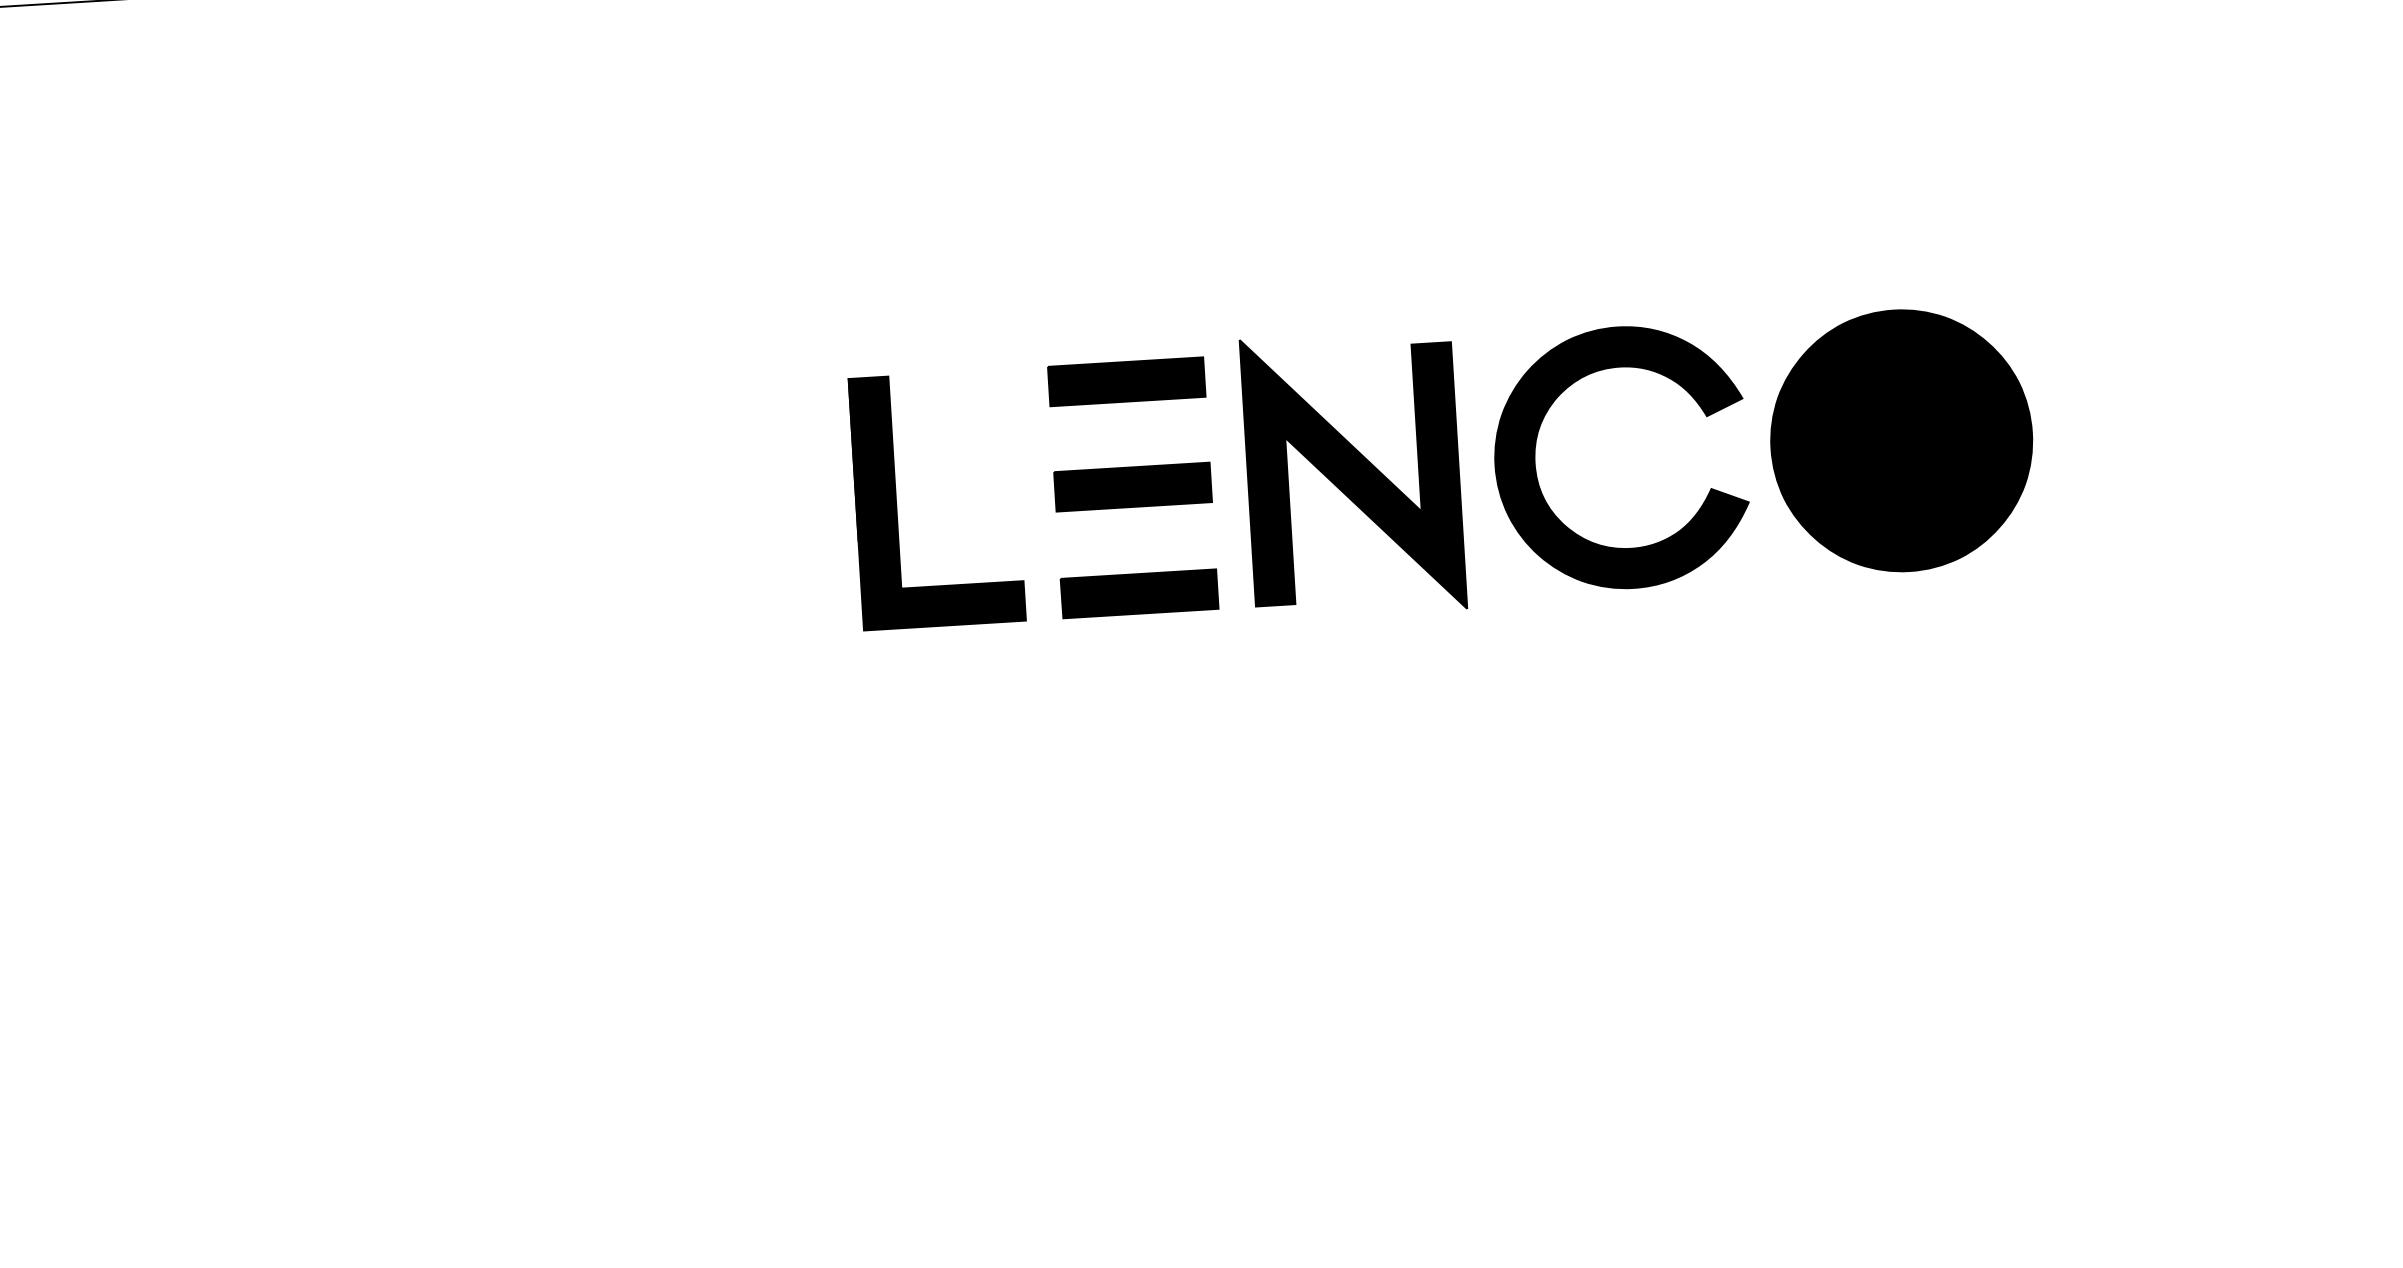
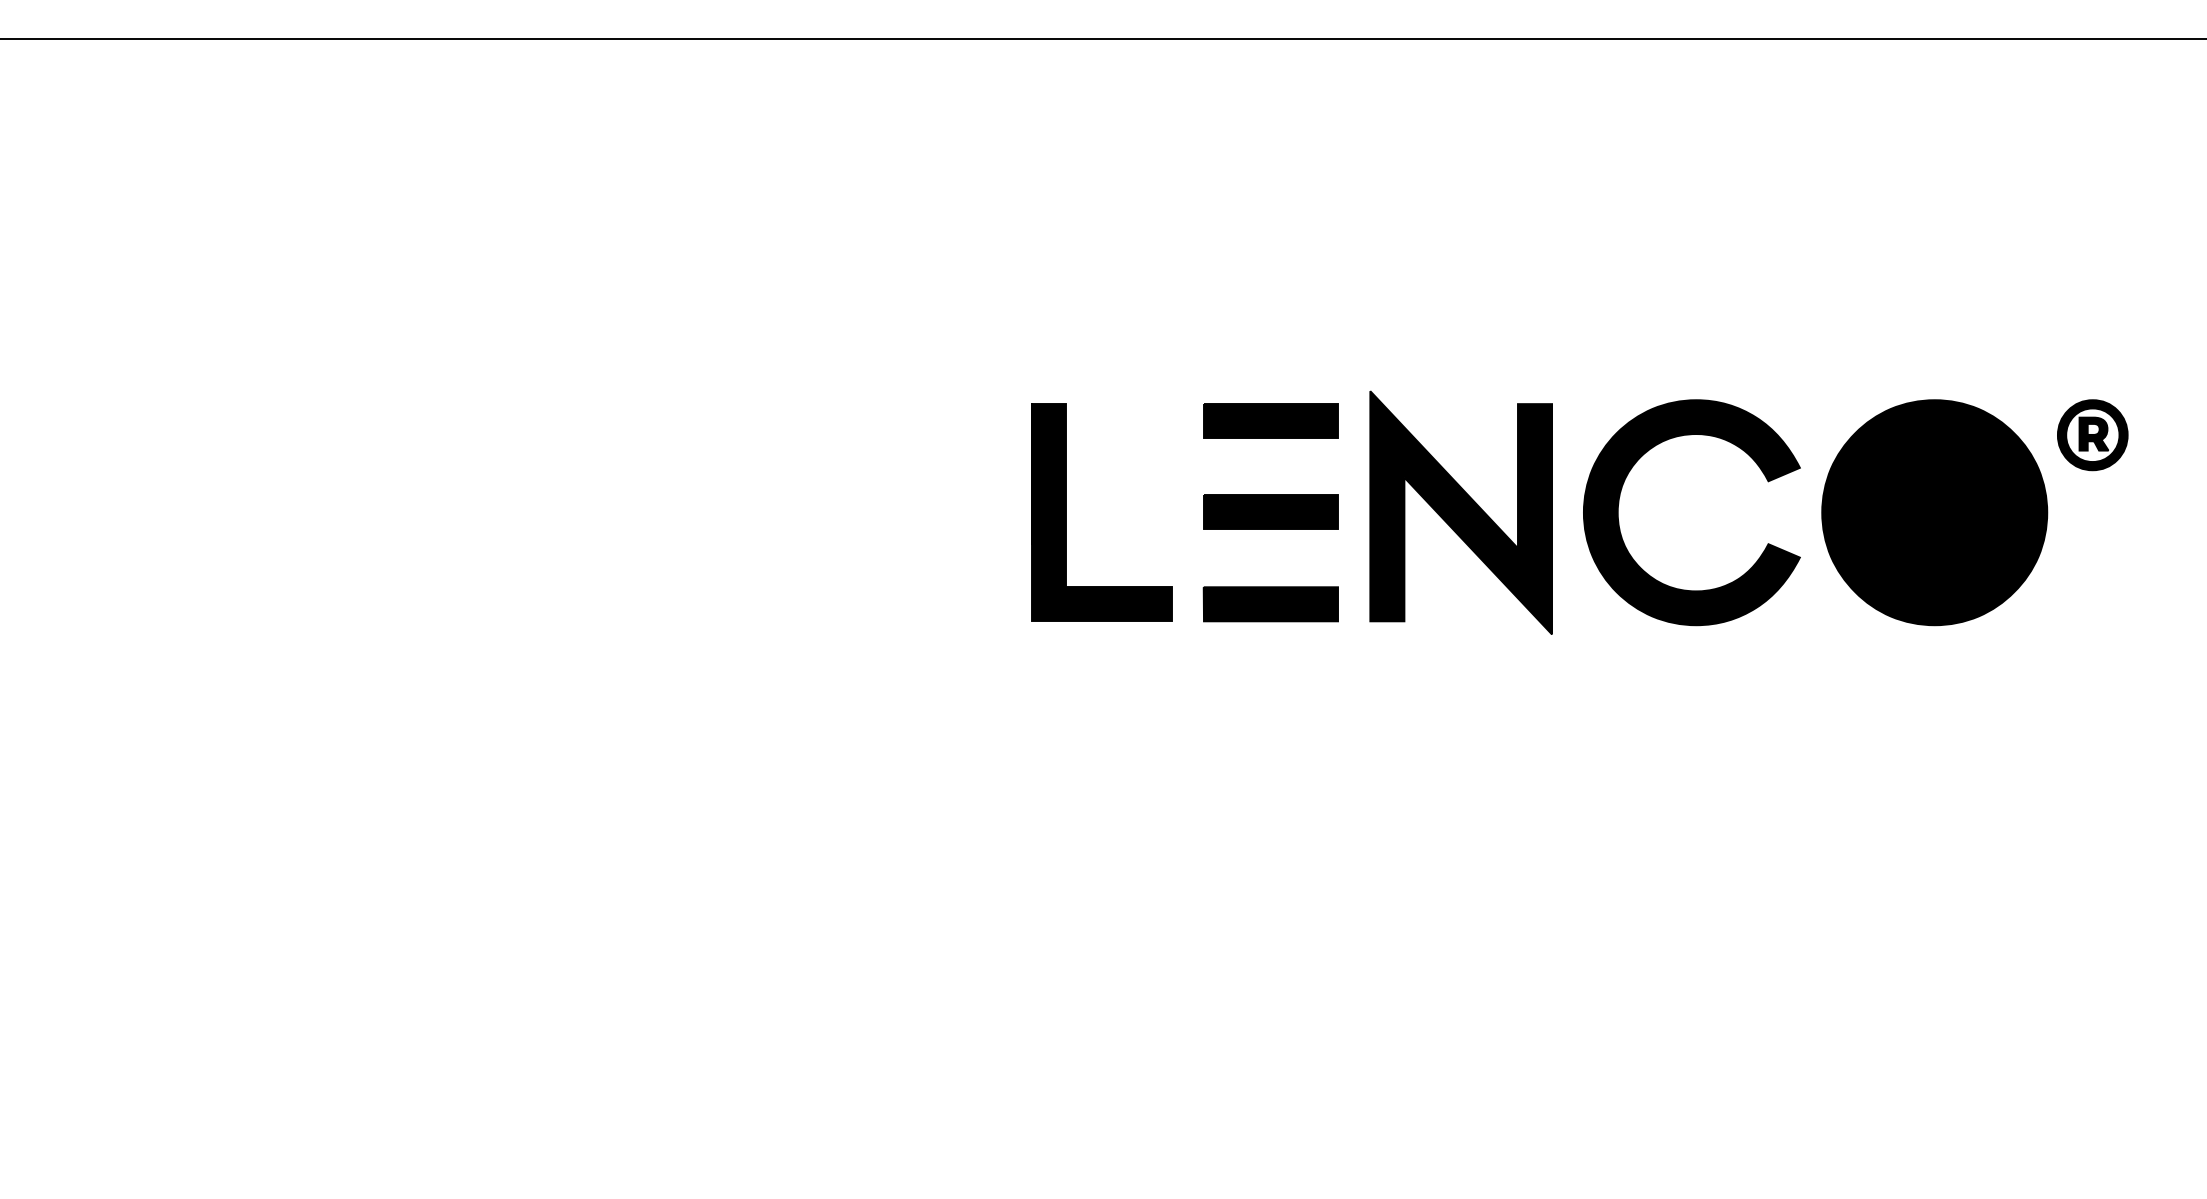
part: (2078, 340) -> (2092, 435), added

